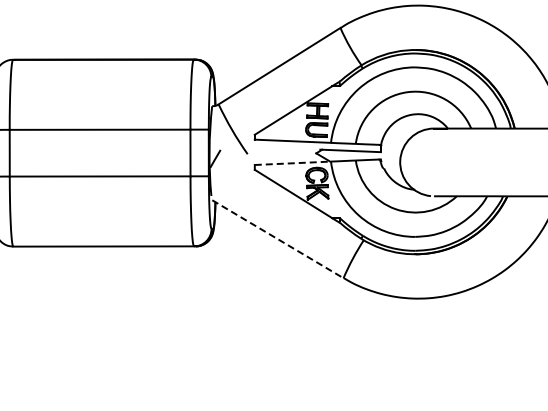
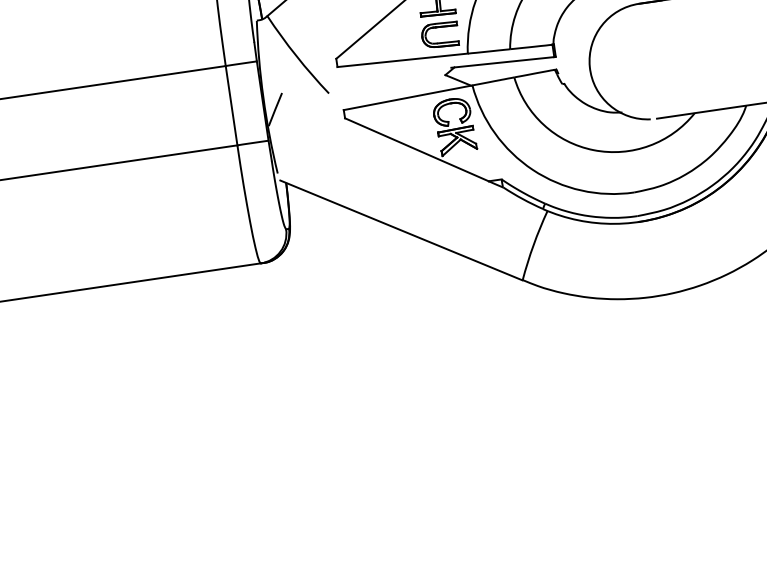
line: (293, 163) -> (409, 97), dashed -> solid
line: (278, 239) -> (402, 230), dashed -> solid

